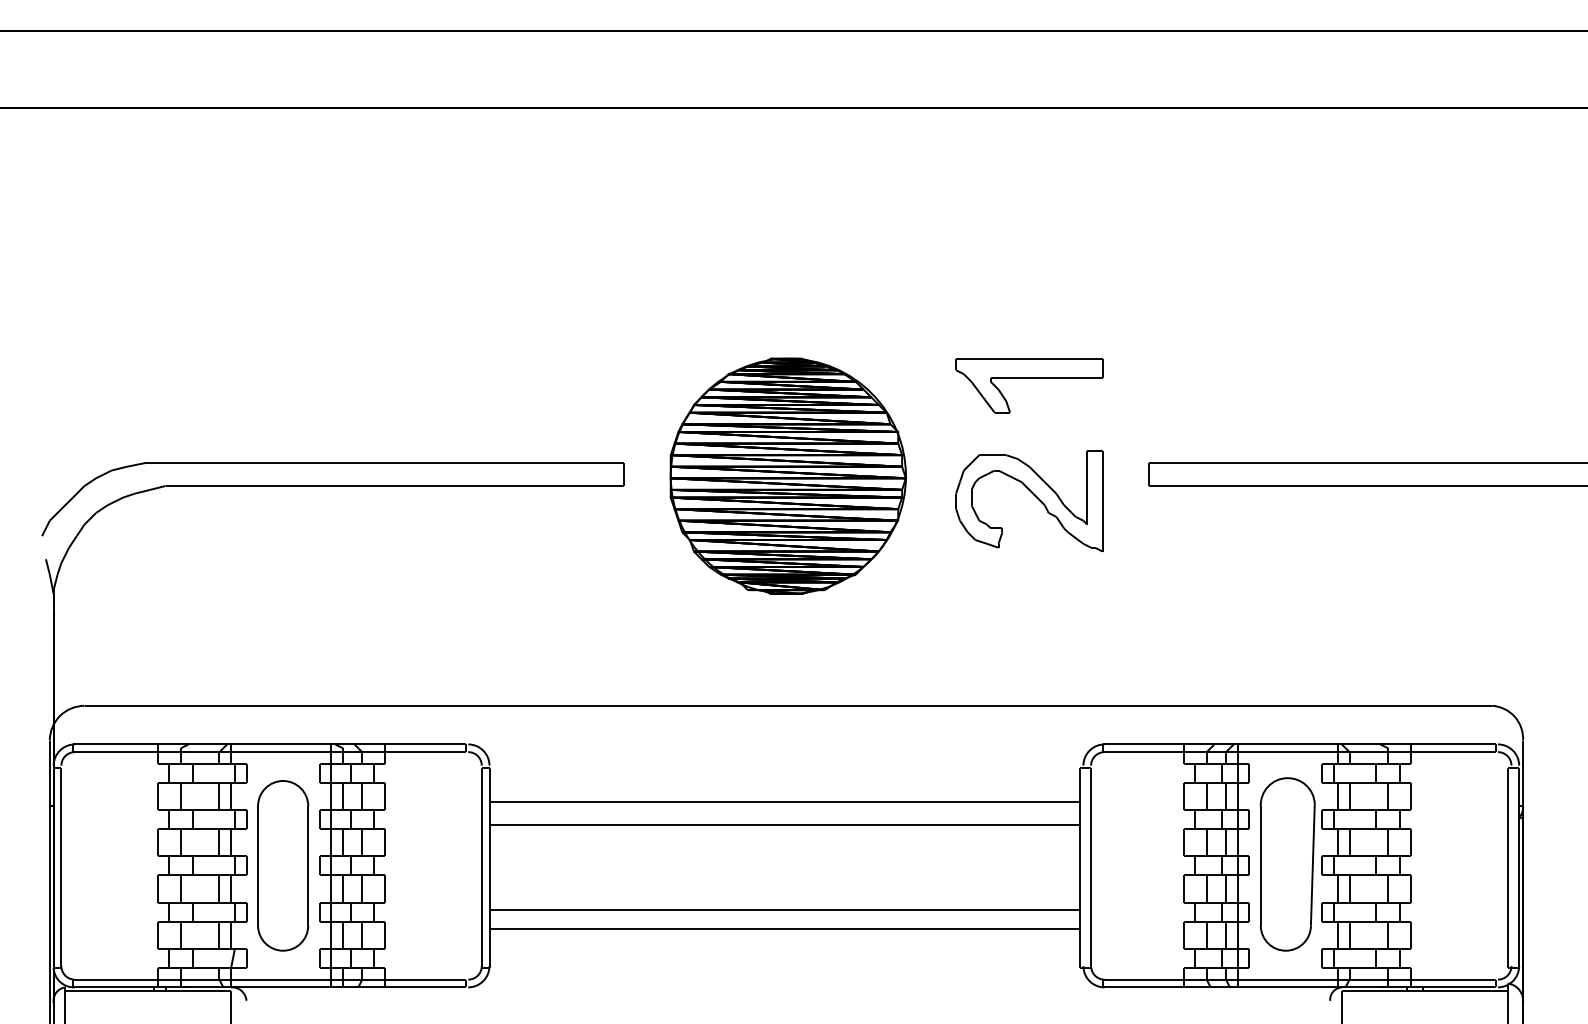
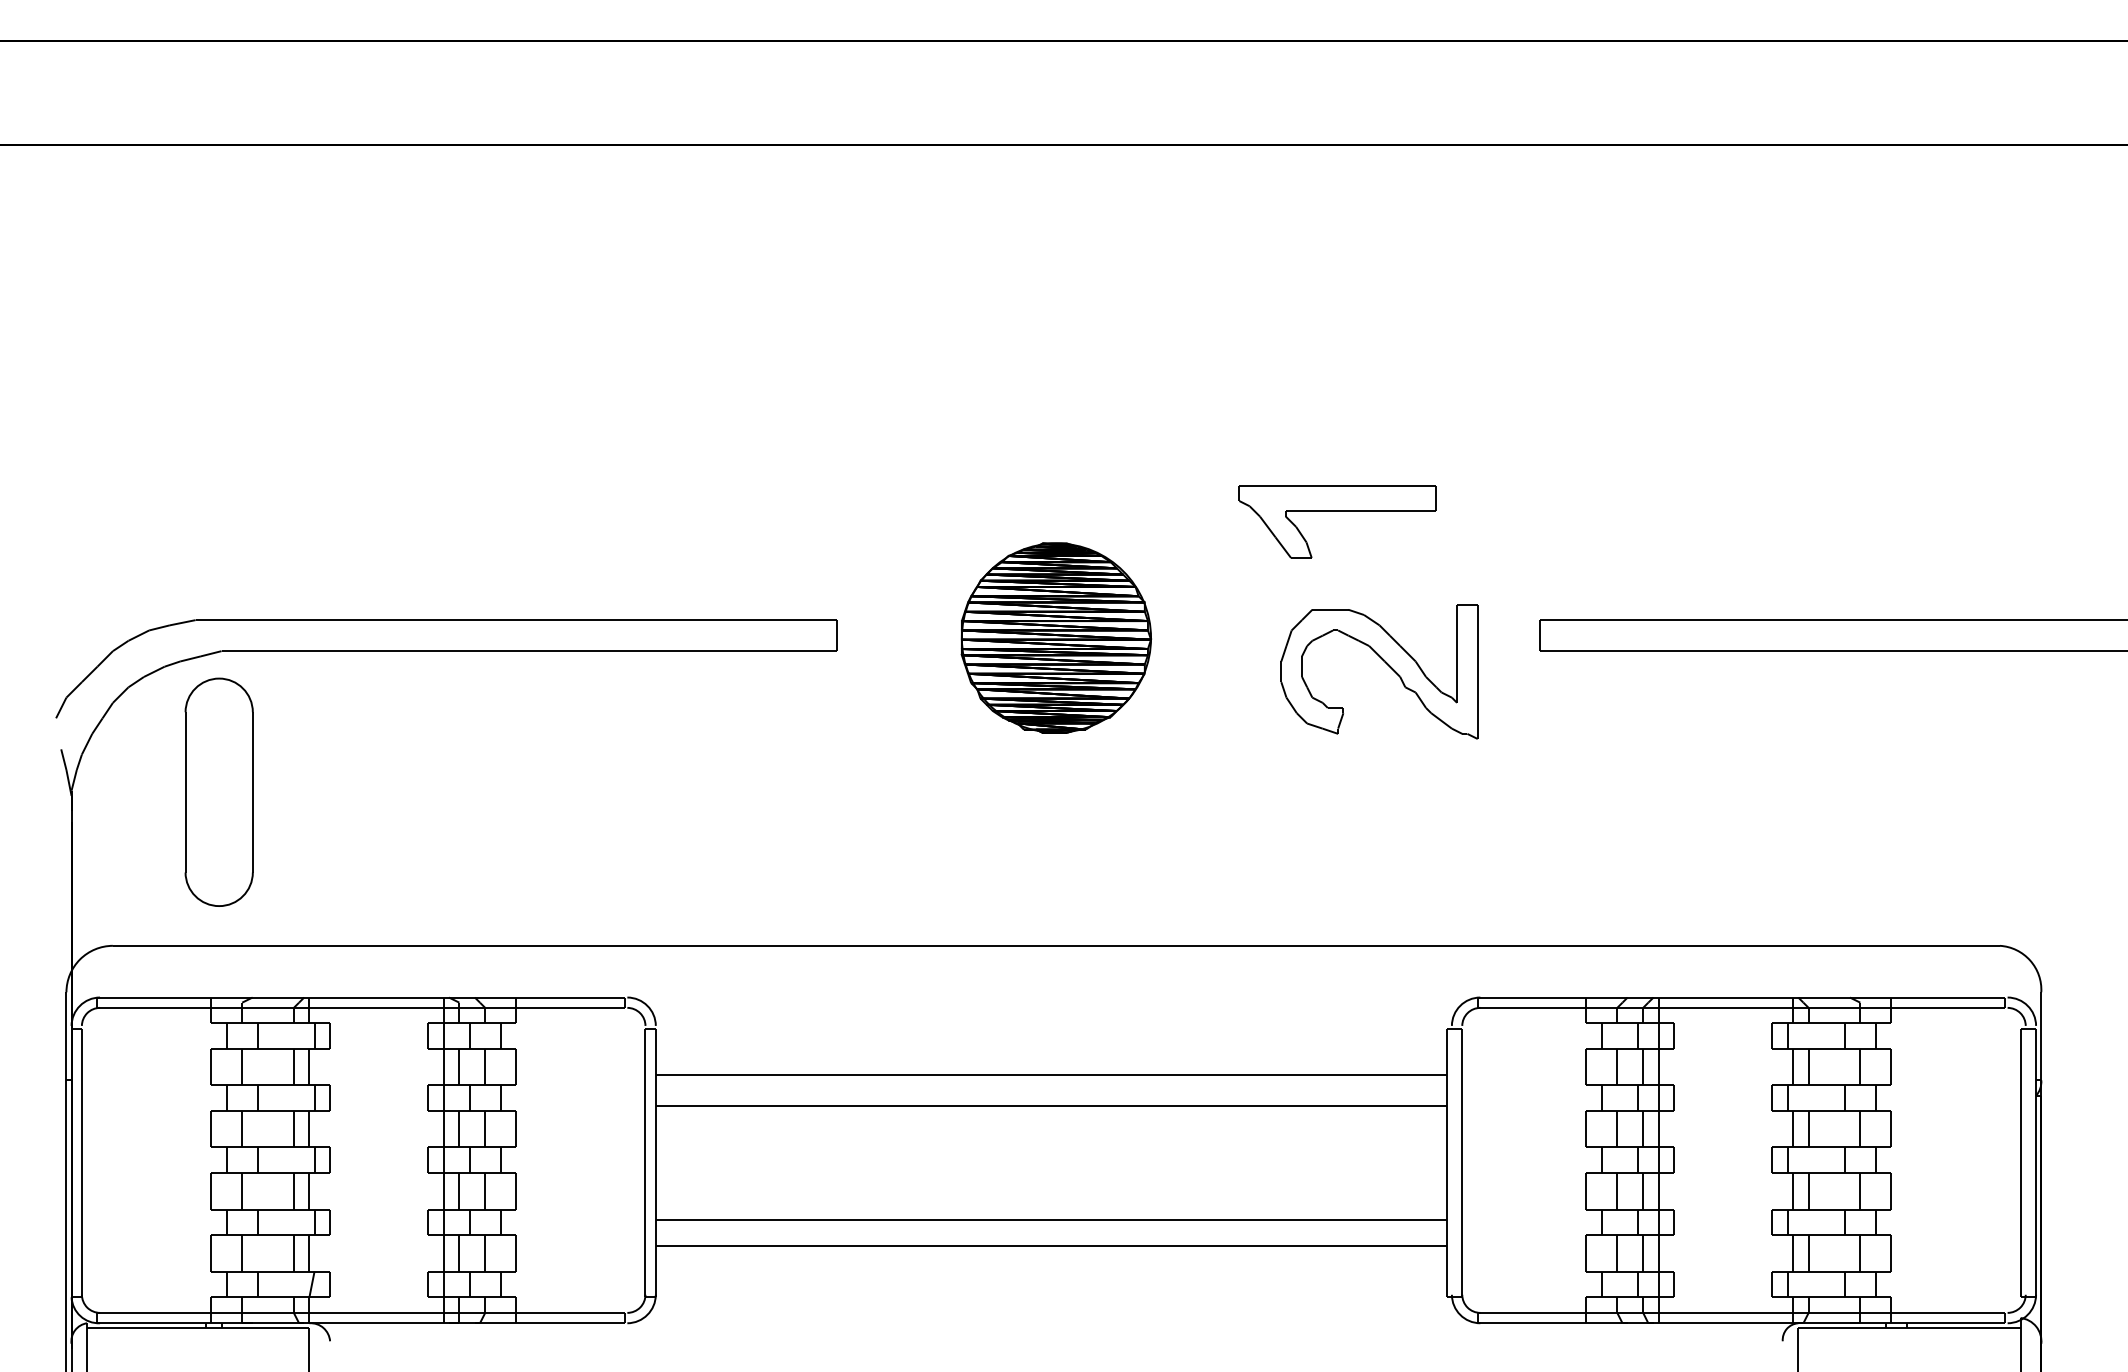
part: (1029, 378) -> (1337, 511), moved
part: (788, 475) -> (1056, 637), size x0.6
part: (1287, 863) -> (1725, 1157), removed
part: (282, 865) -> (218, 791), moved

